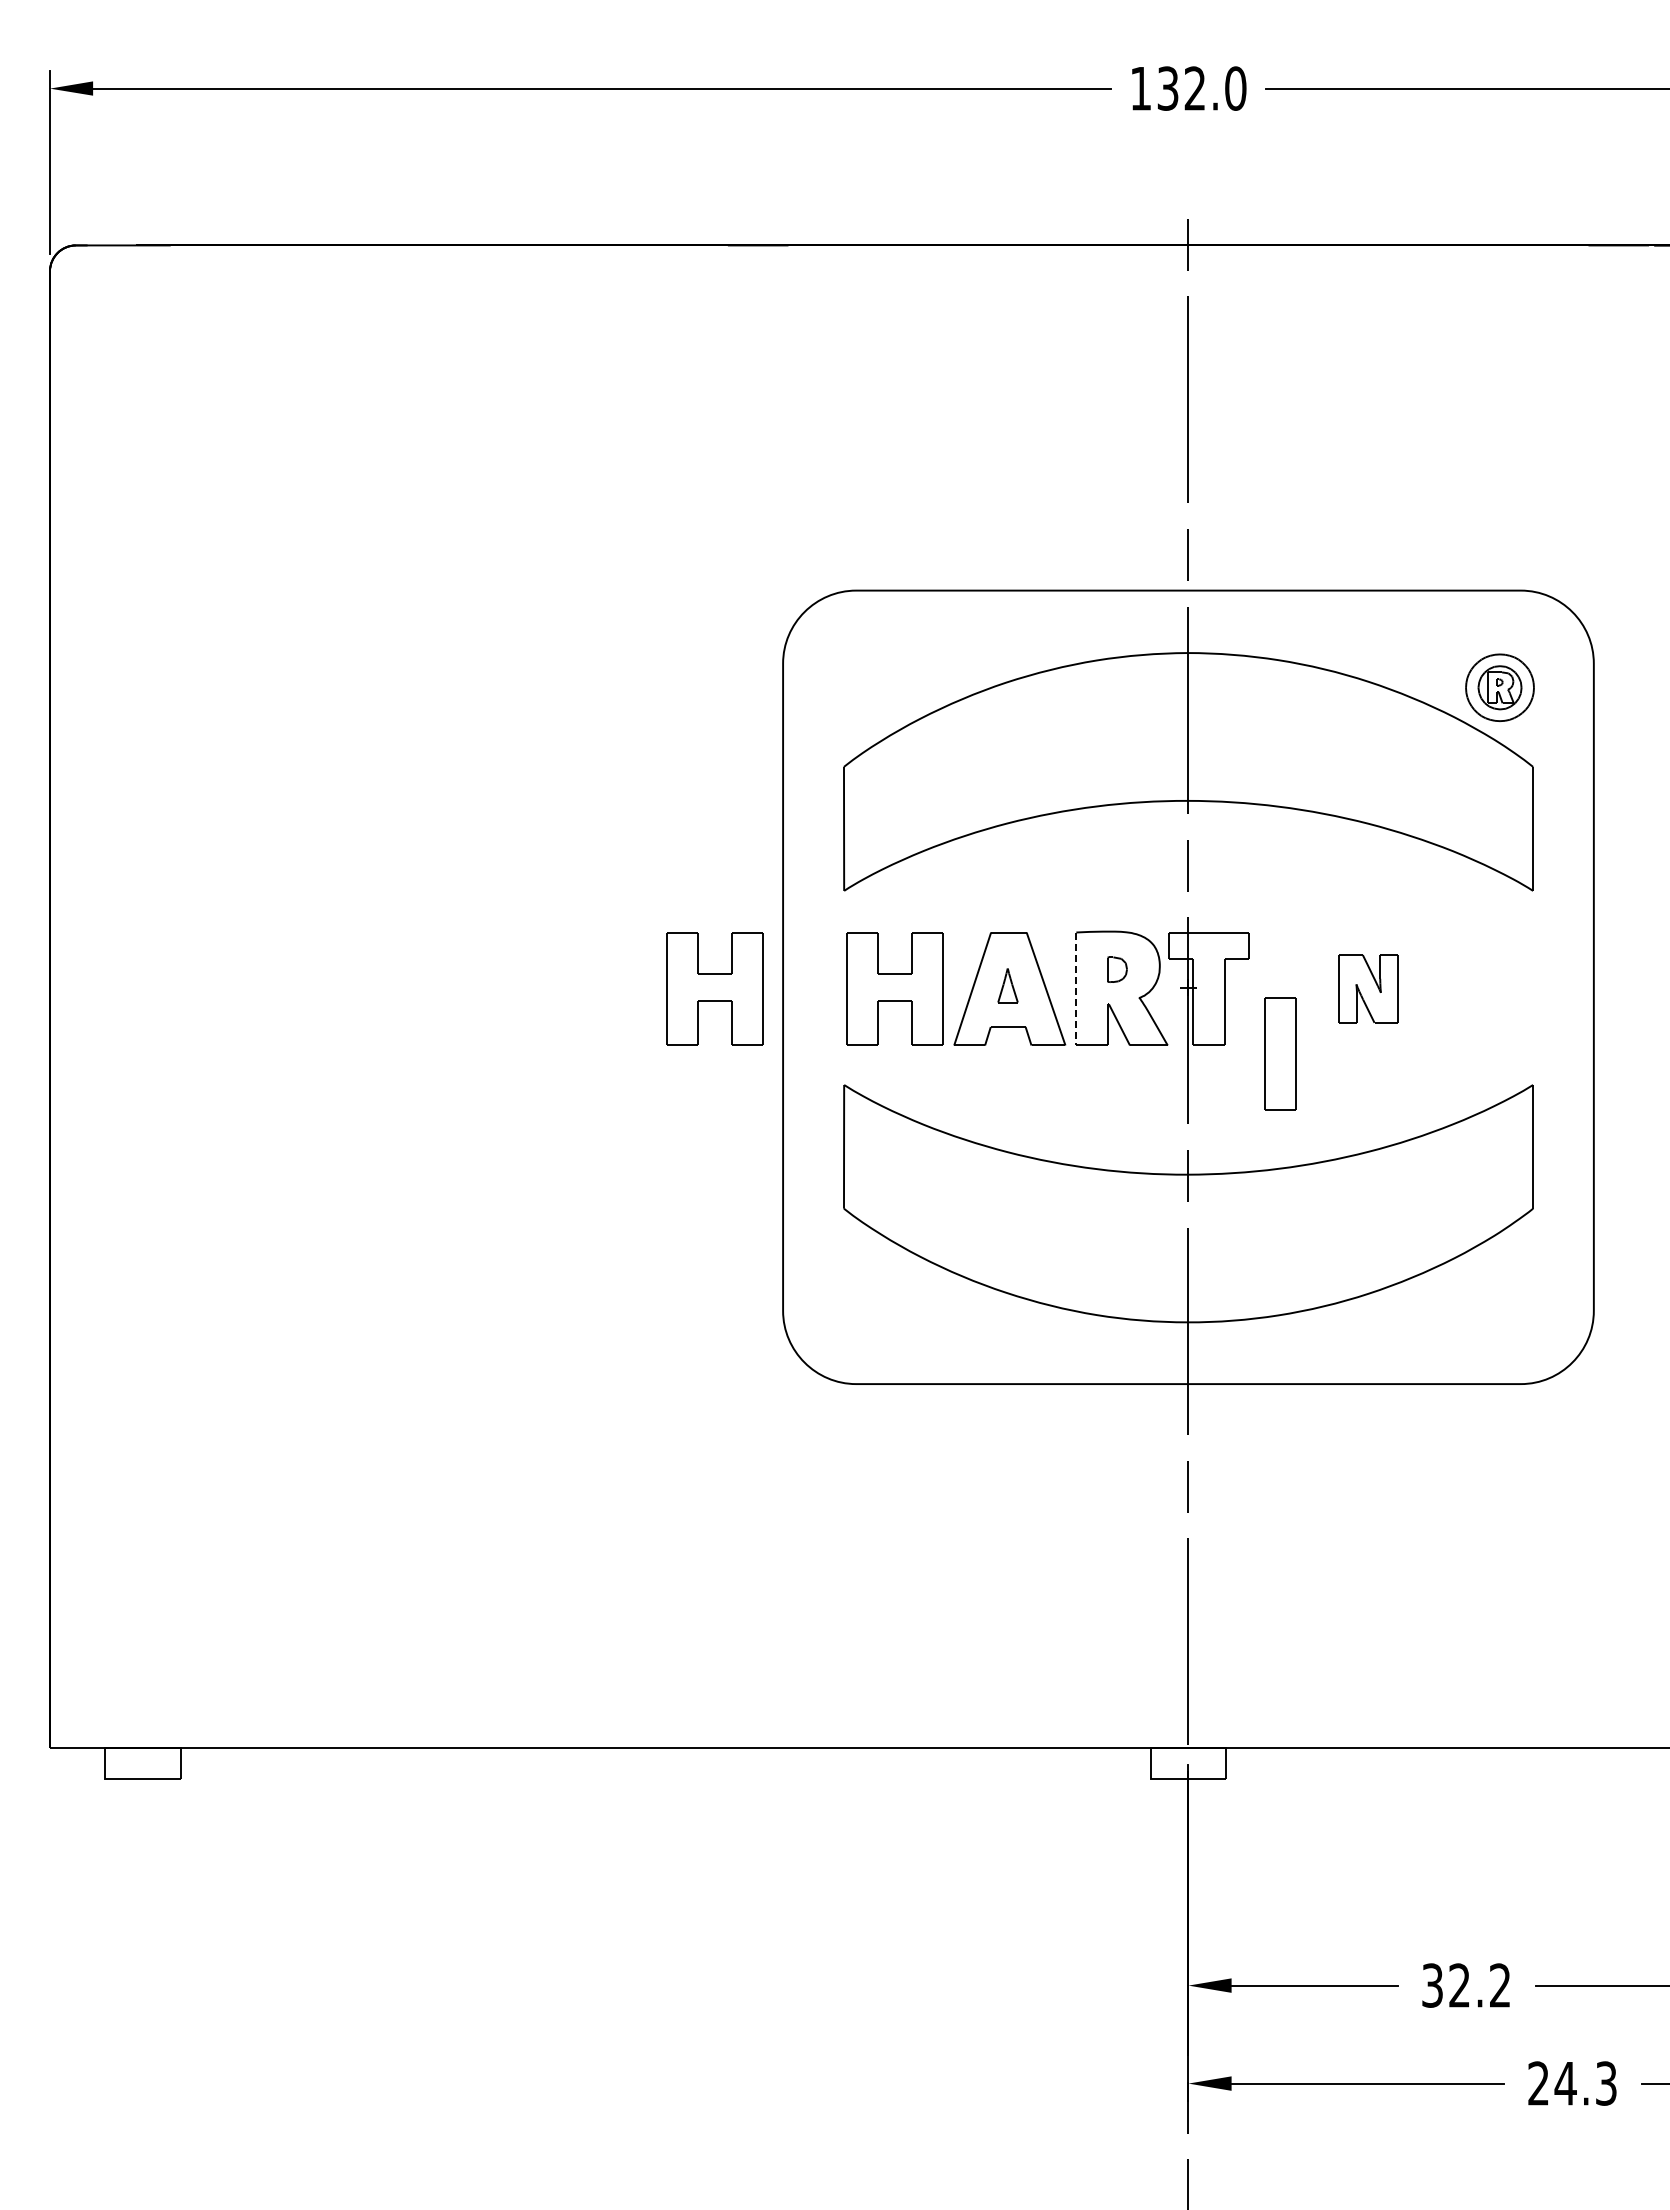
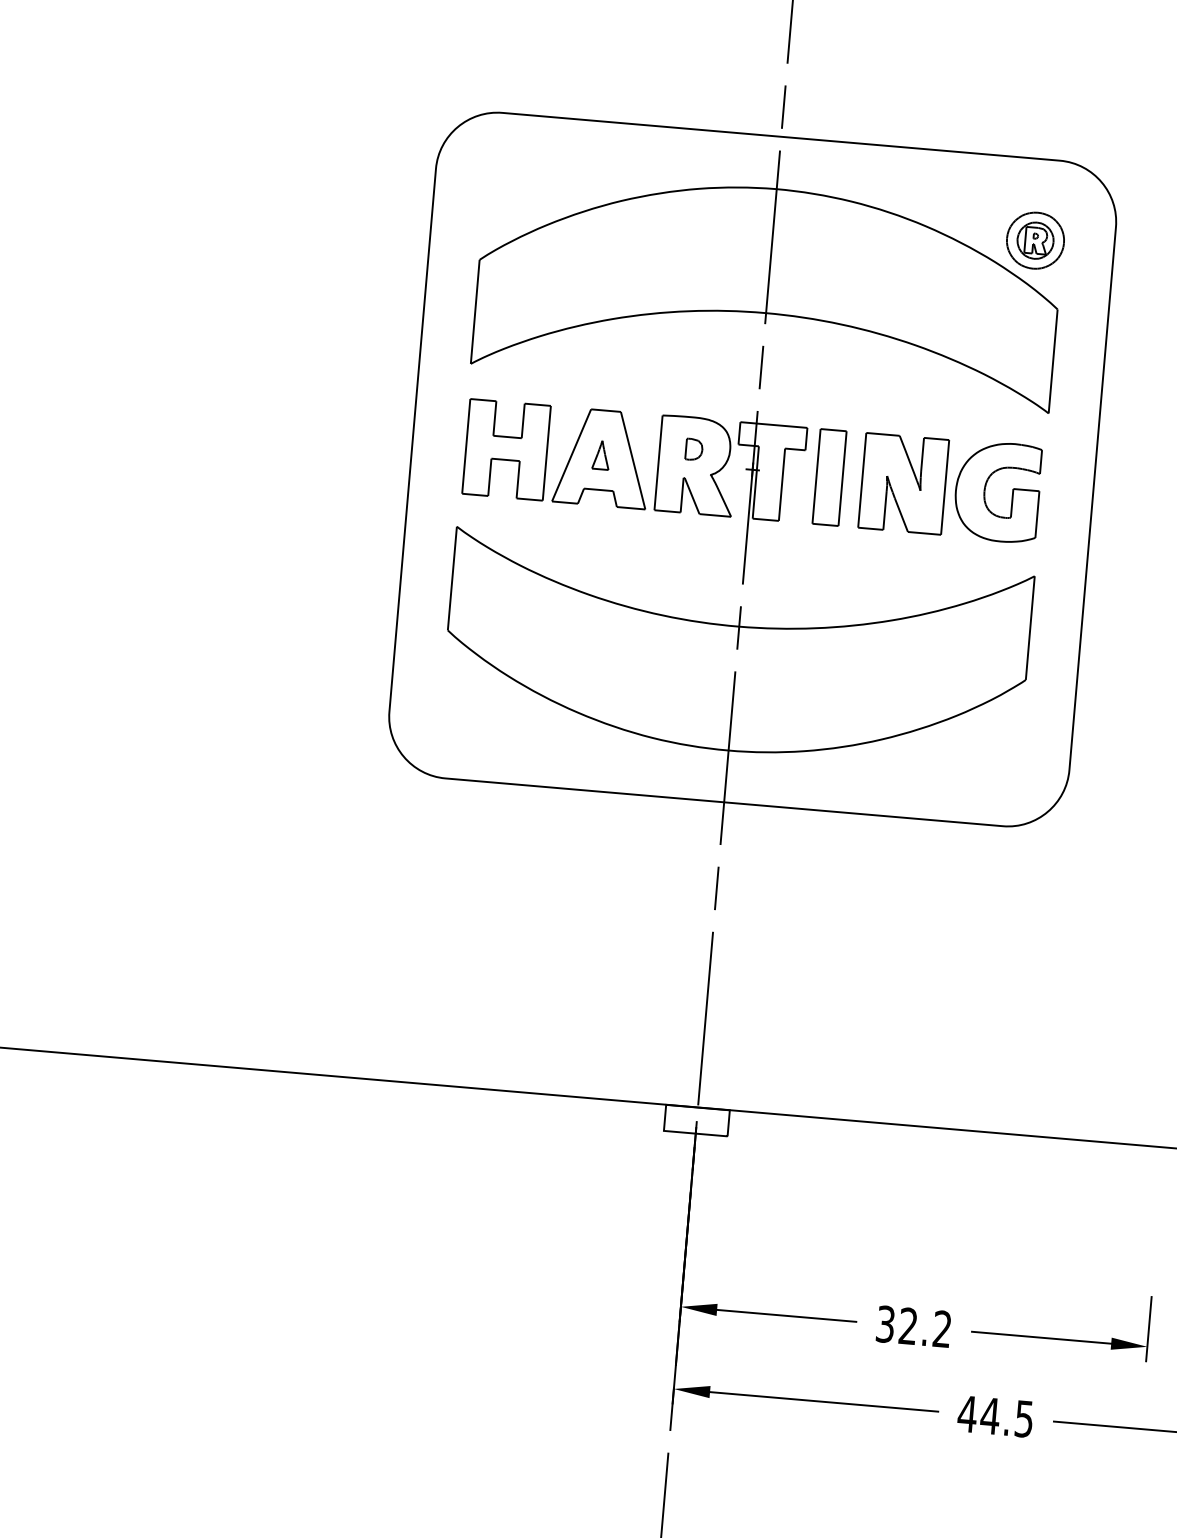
part: (1466, 987) -> (985, 489), added
part: (714, 988) -> (355, 436), removed
part: (1368, 988) -> (903, 483), size x1.67
line: (1076, 989) -> (658, 463), dashed -> solid
part: (1280, 1053) -> (829, 477), moved
text: (1571, 2083) -> (995, 1416), 24.3 -> 44.5

